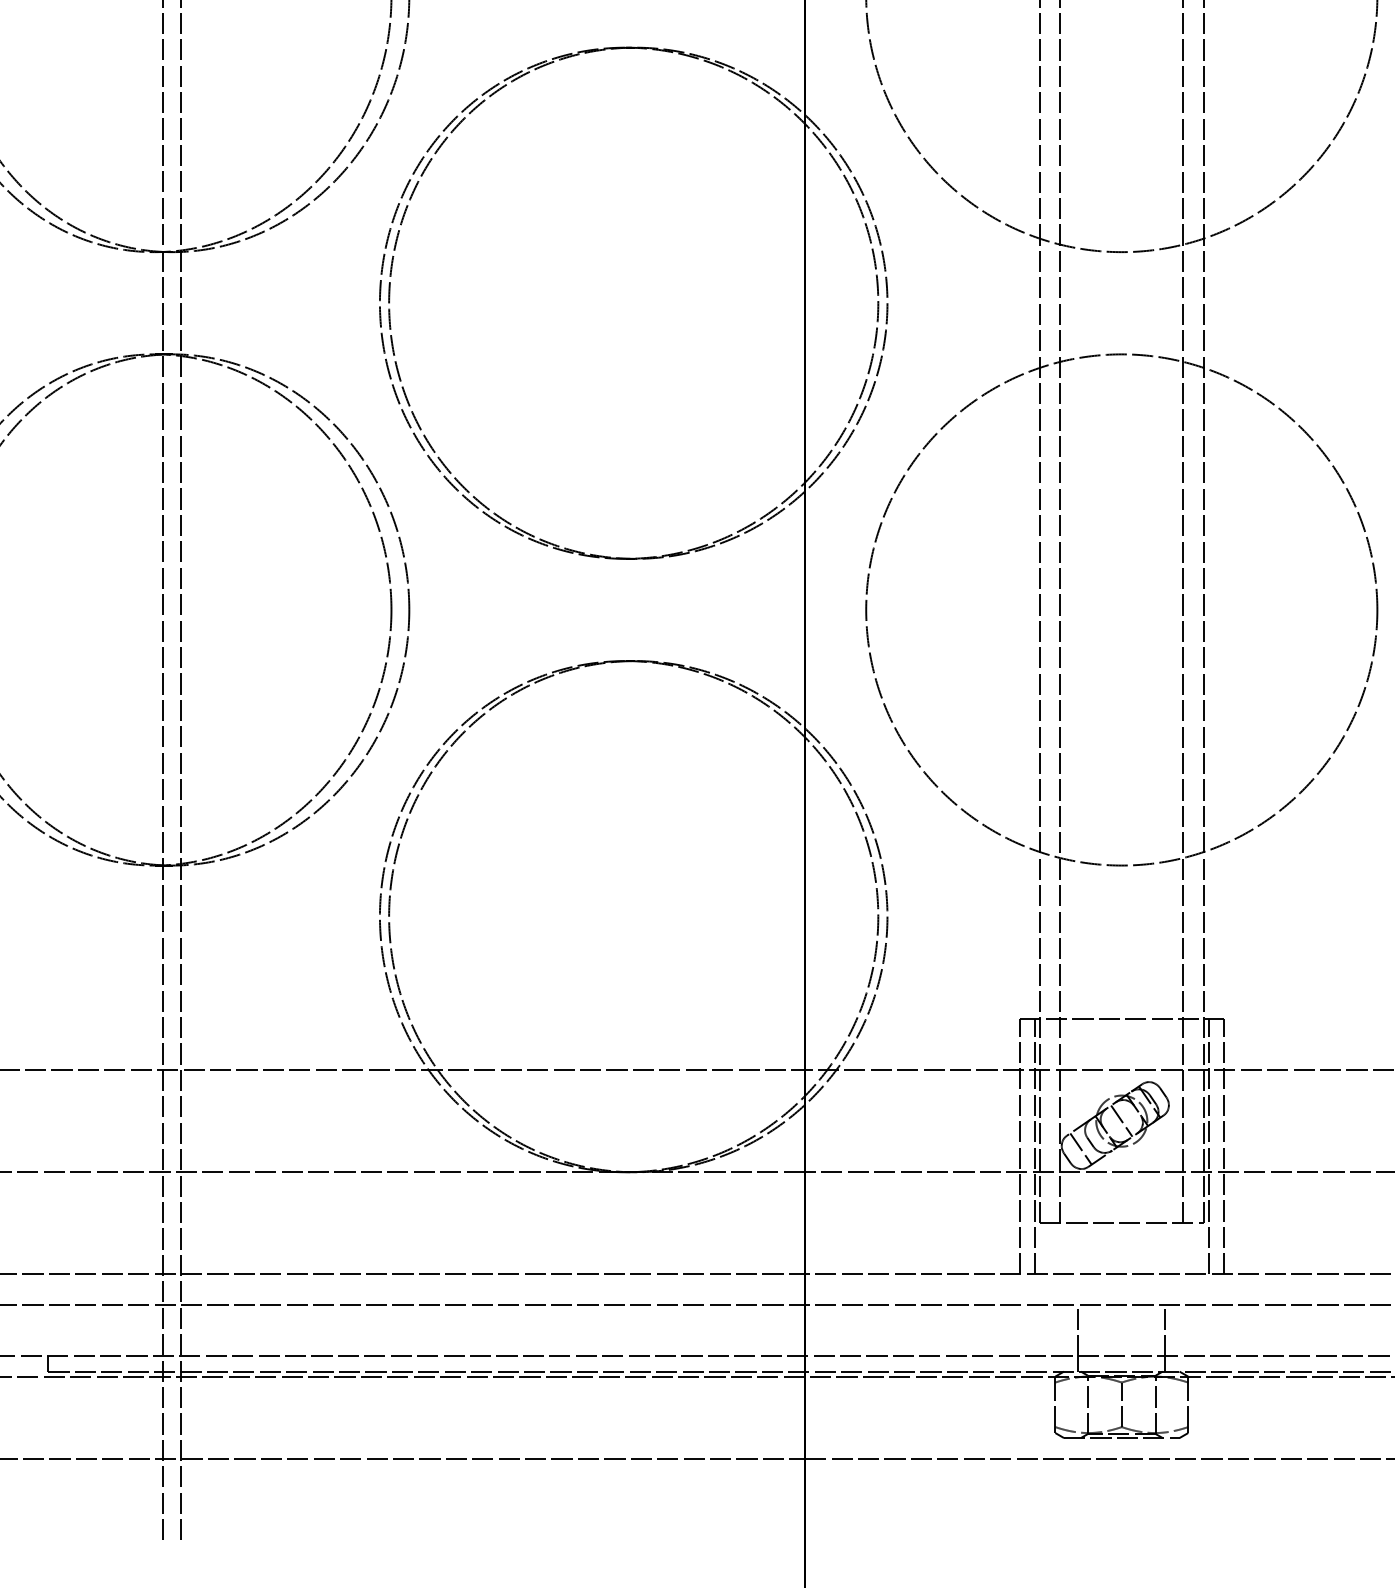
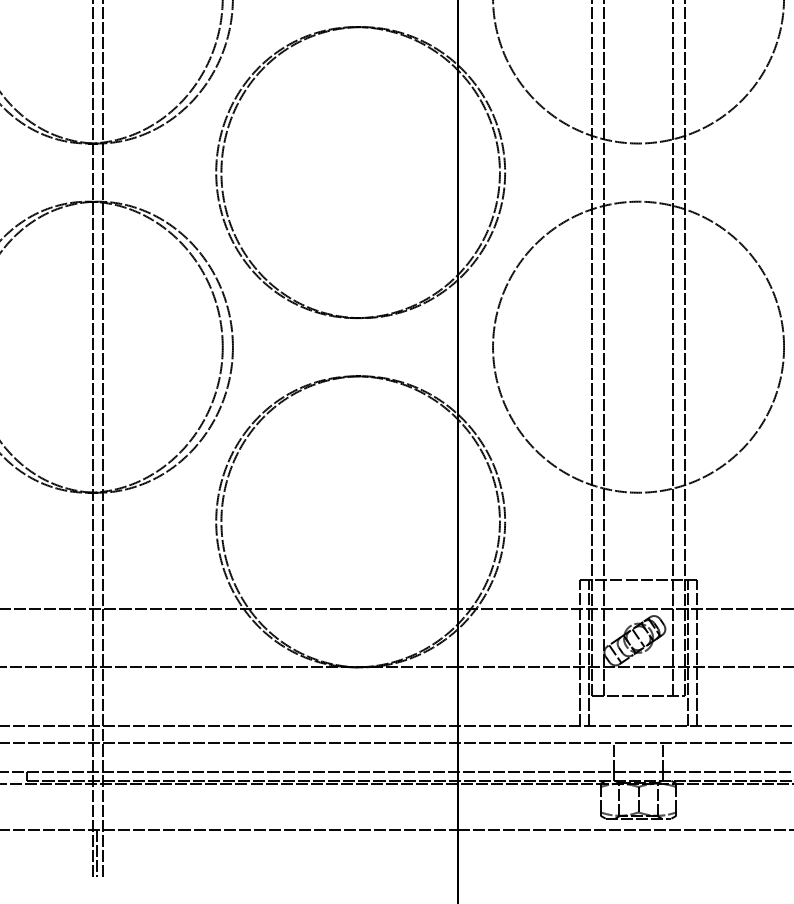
line: (171, 1499) -> (97, 853), added

